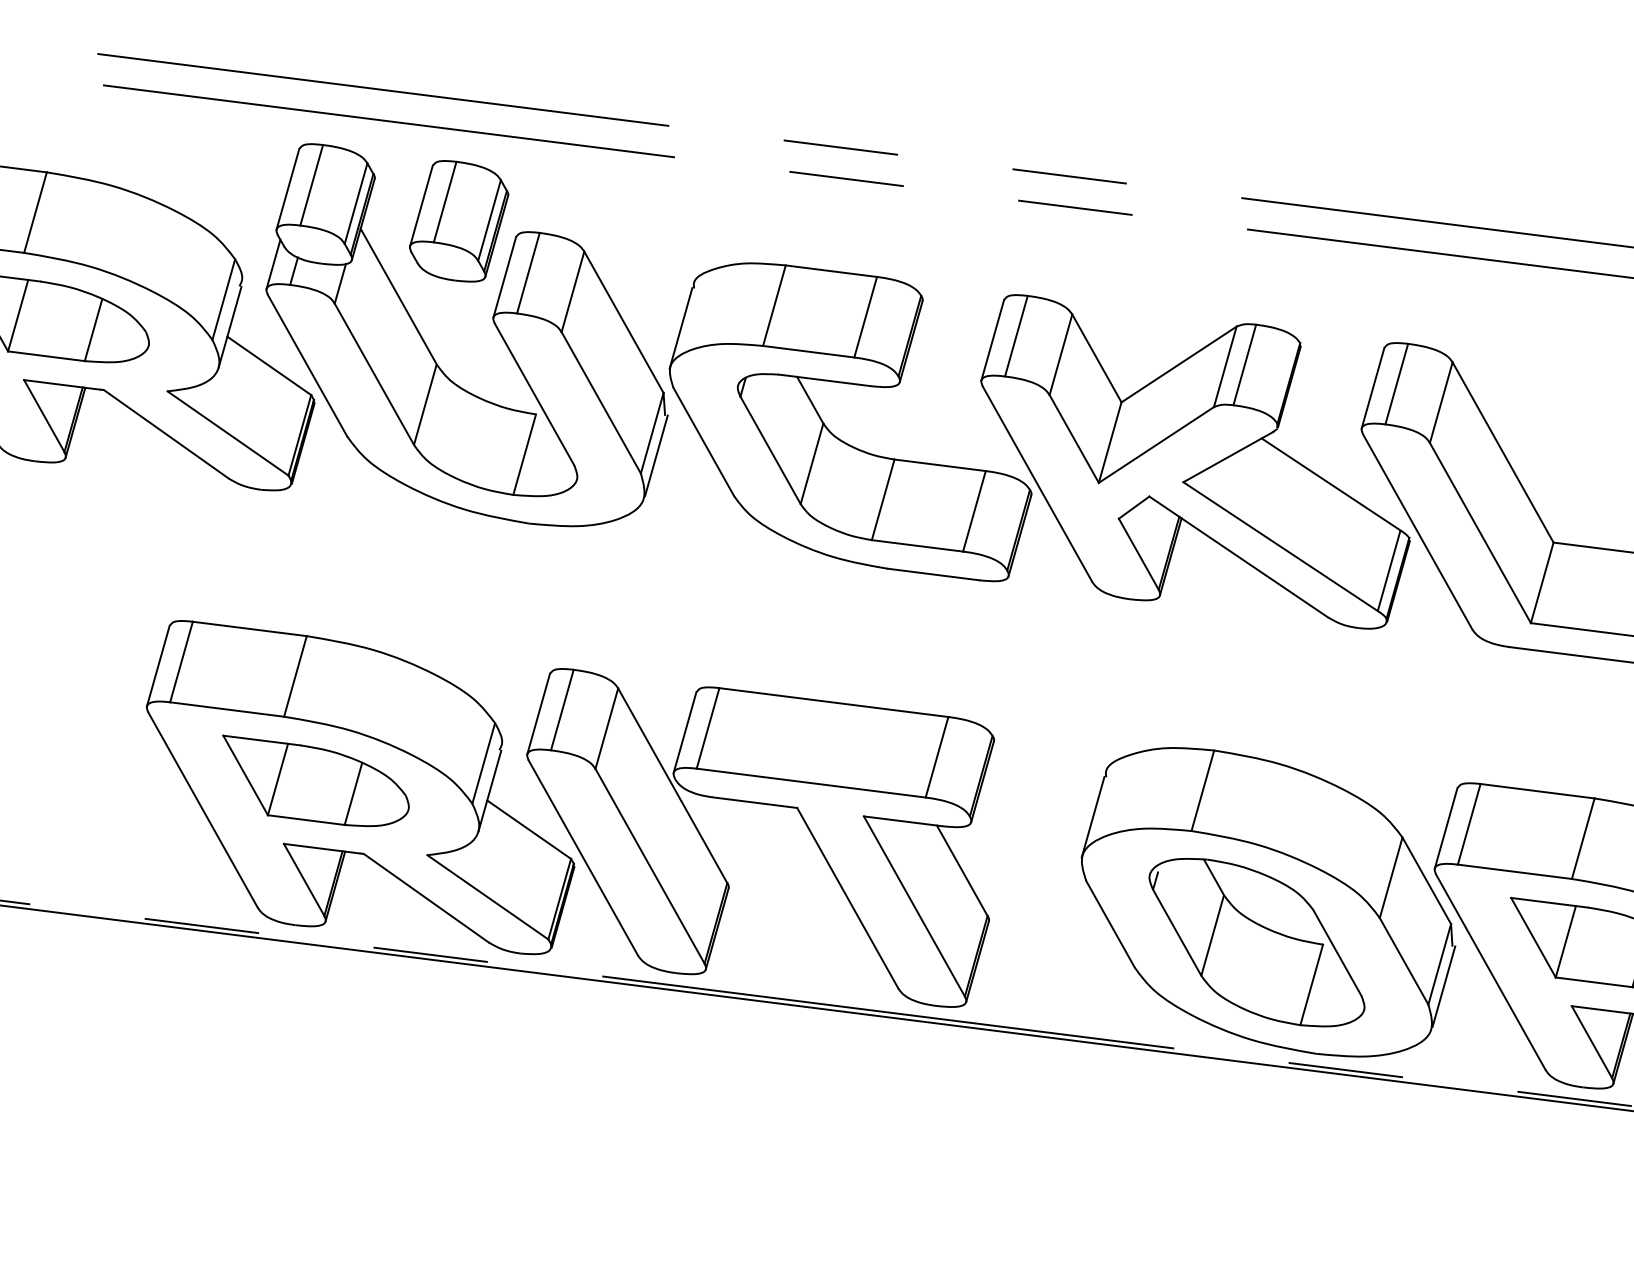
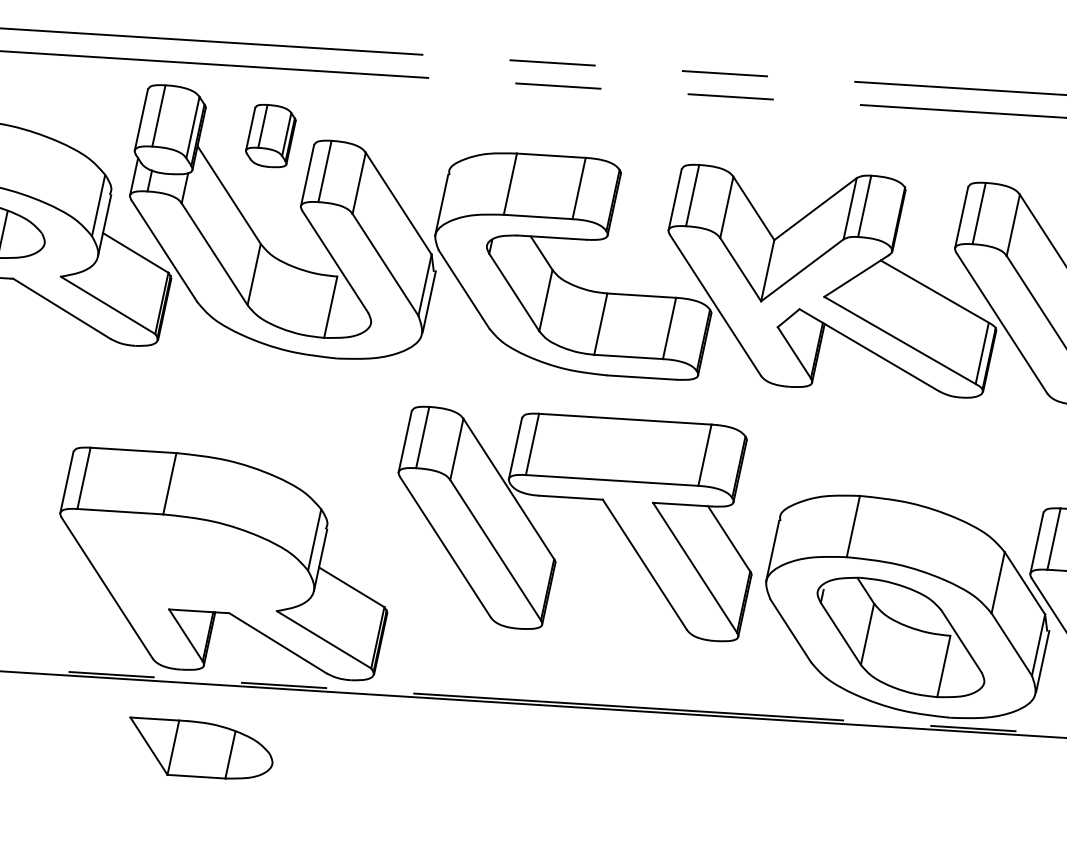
part: (459, 221) -> (271, 136), size x0.7
part: (315, 780) -> (201, 746), moved
part: (767, 805) -> (580, 499), moved

